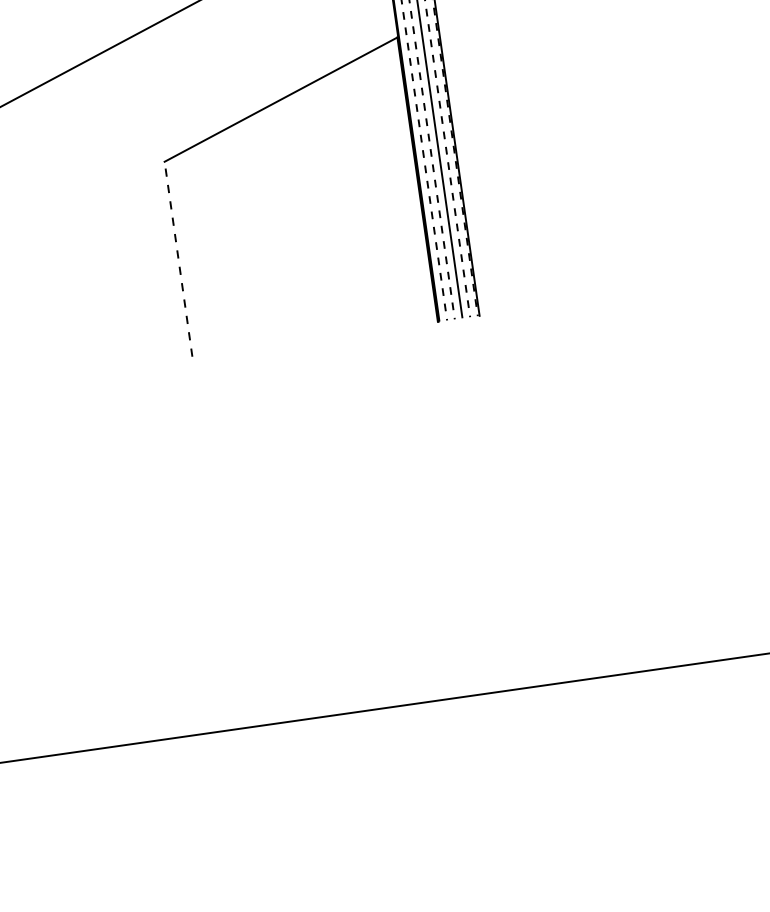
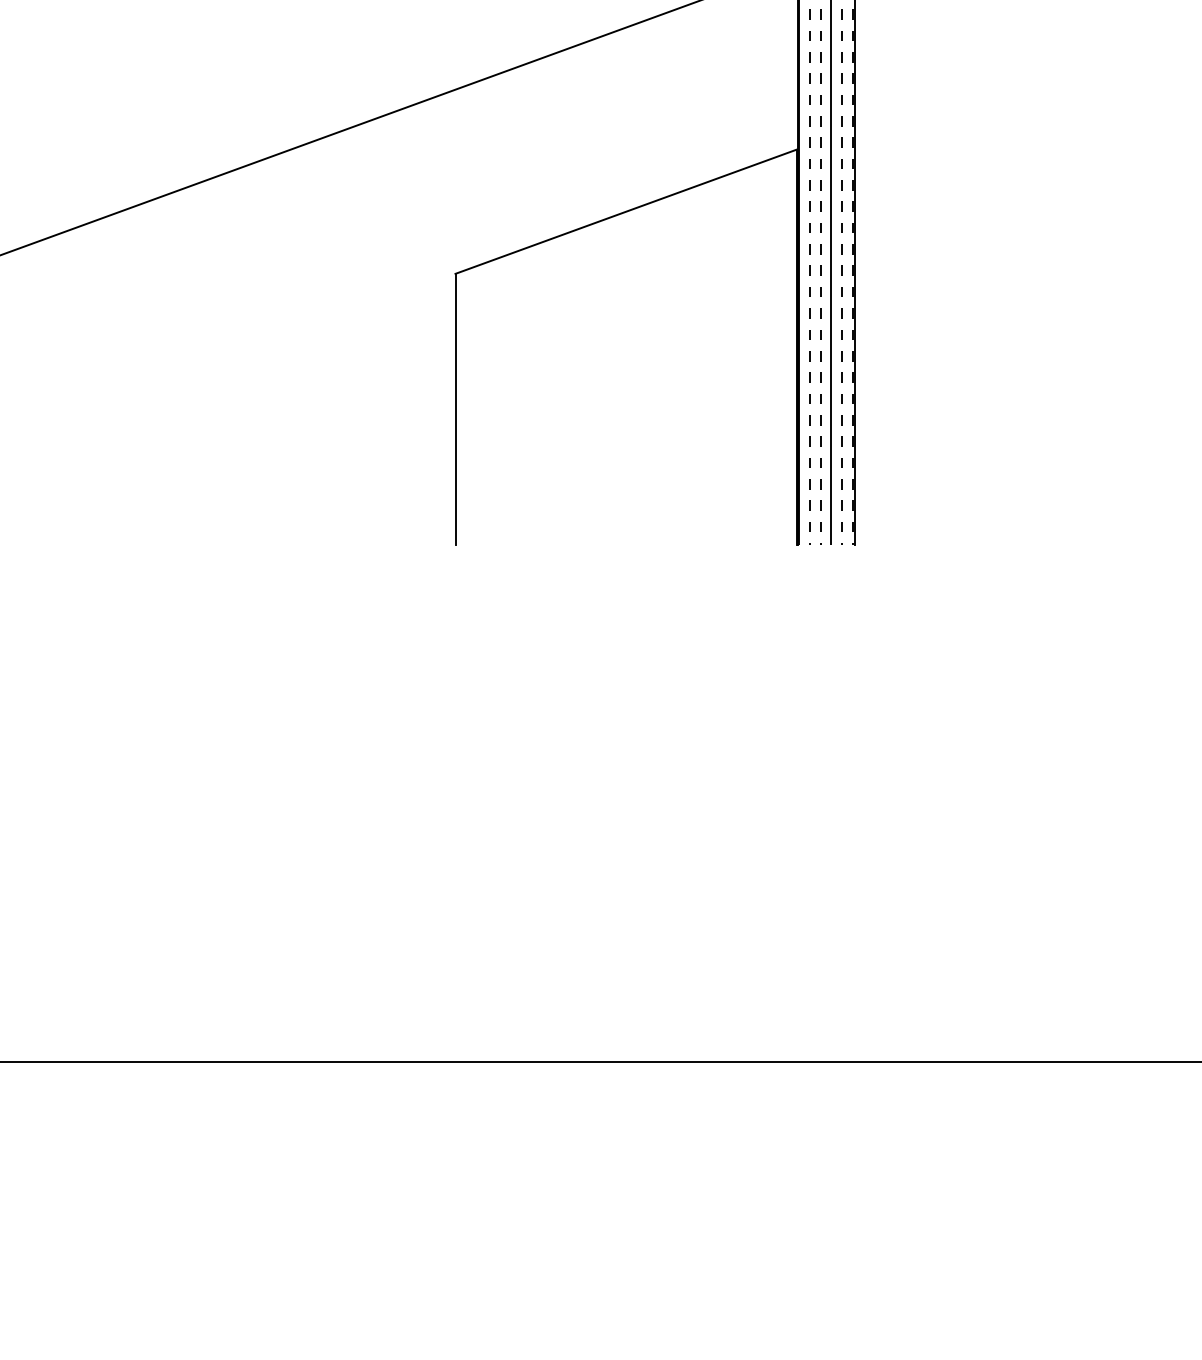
line: (178, 259) -> (455, 409), dashed -> solid

